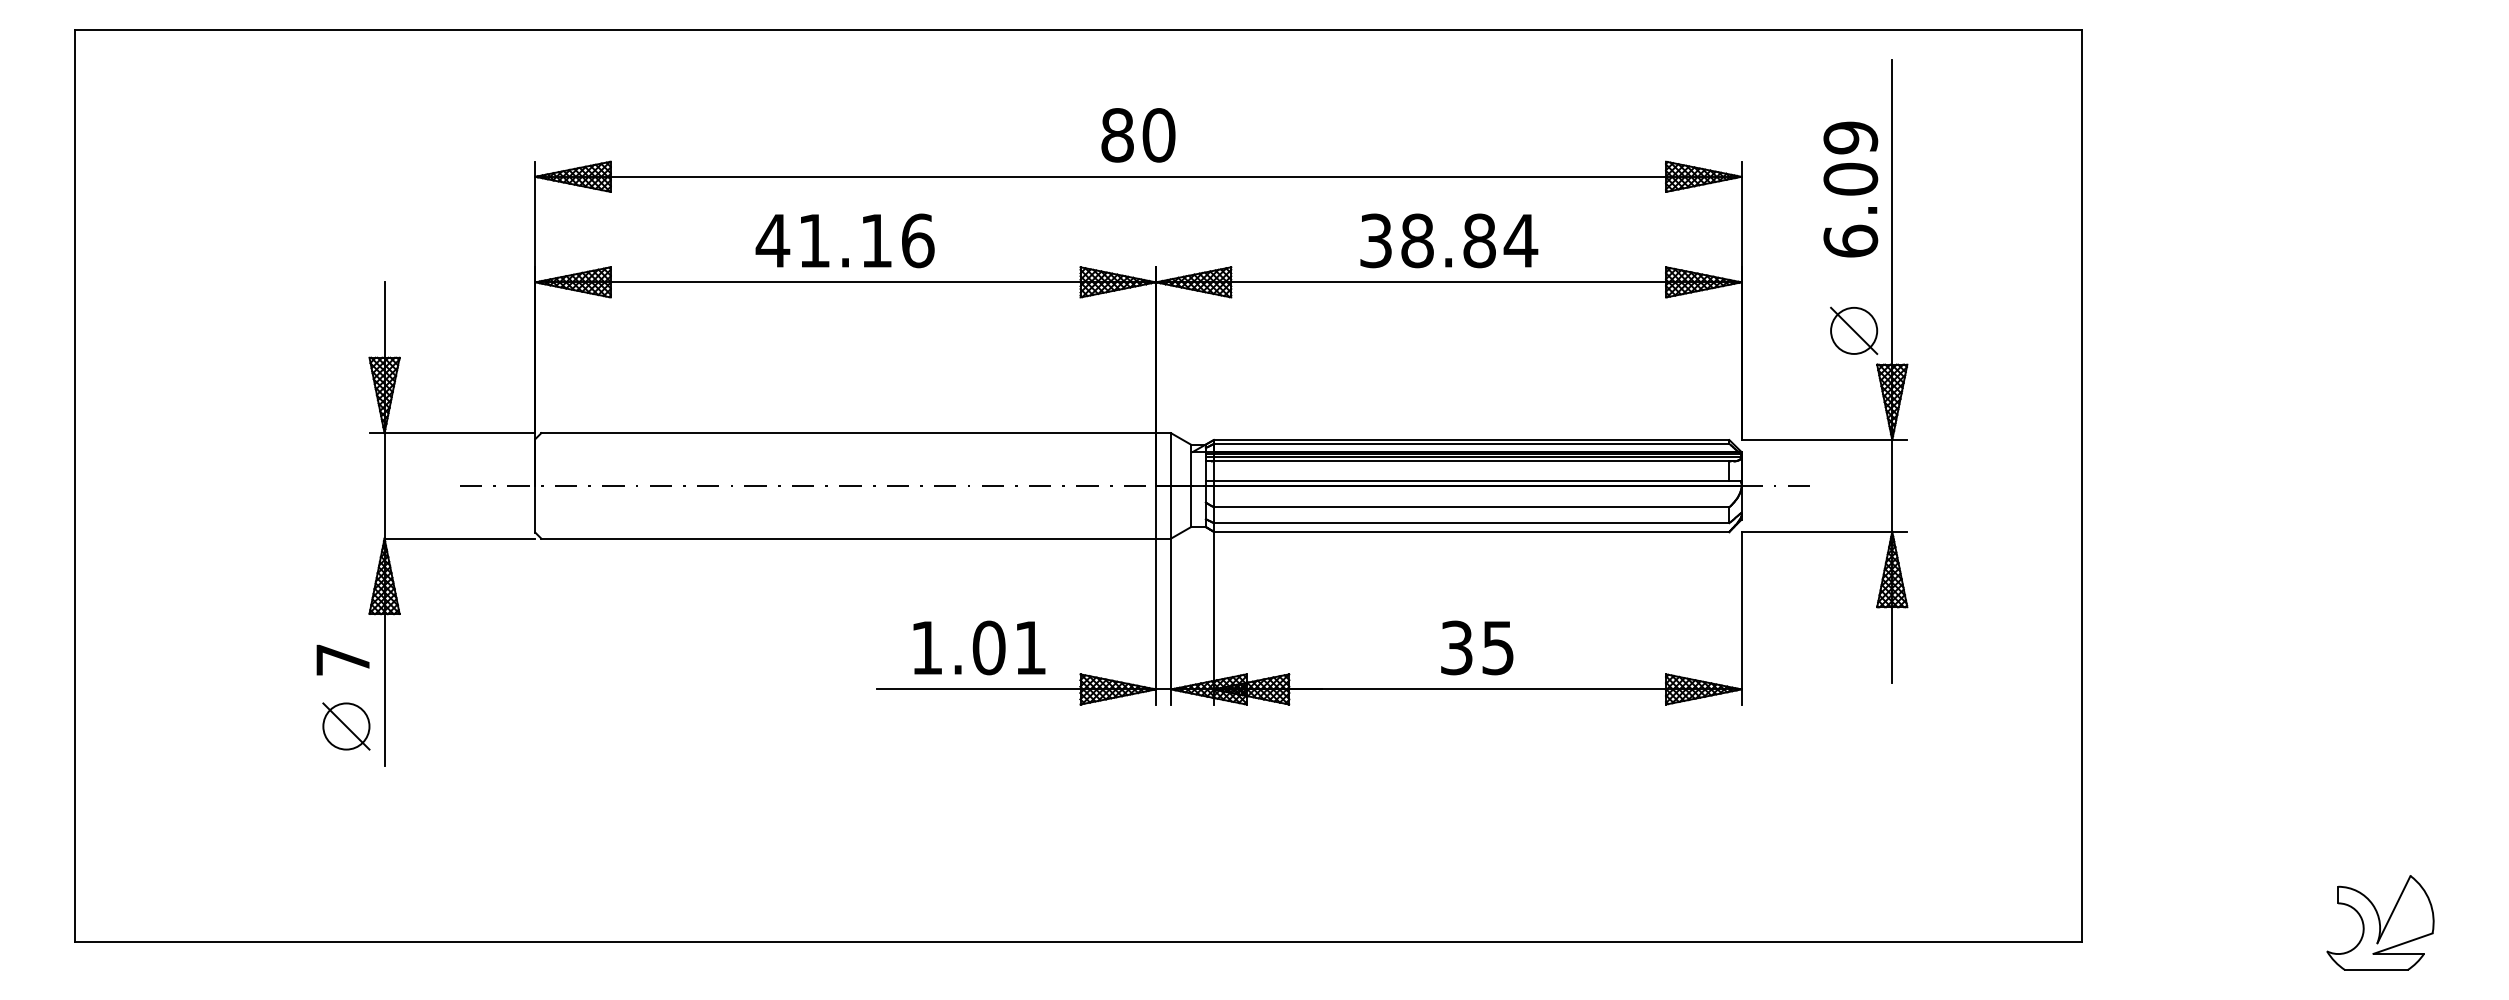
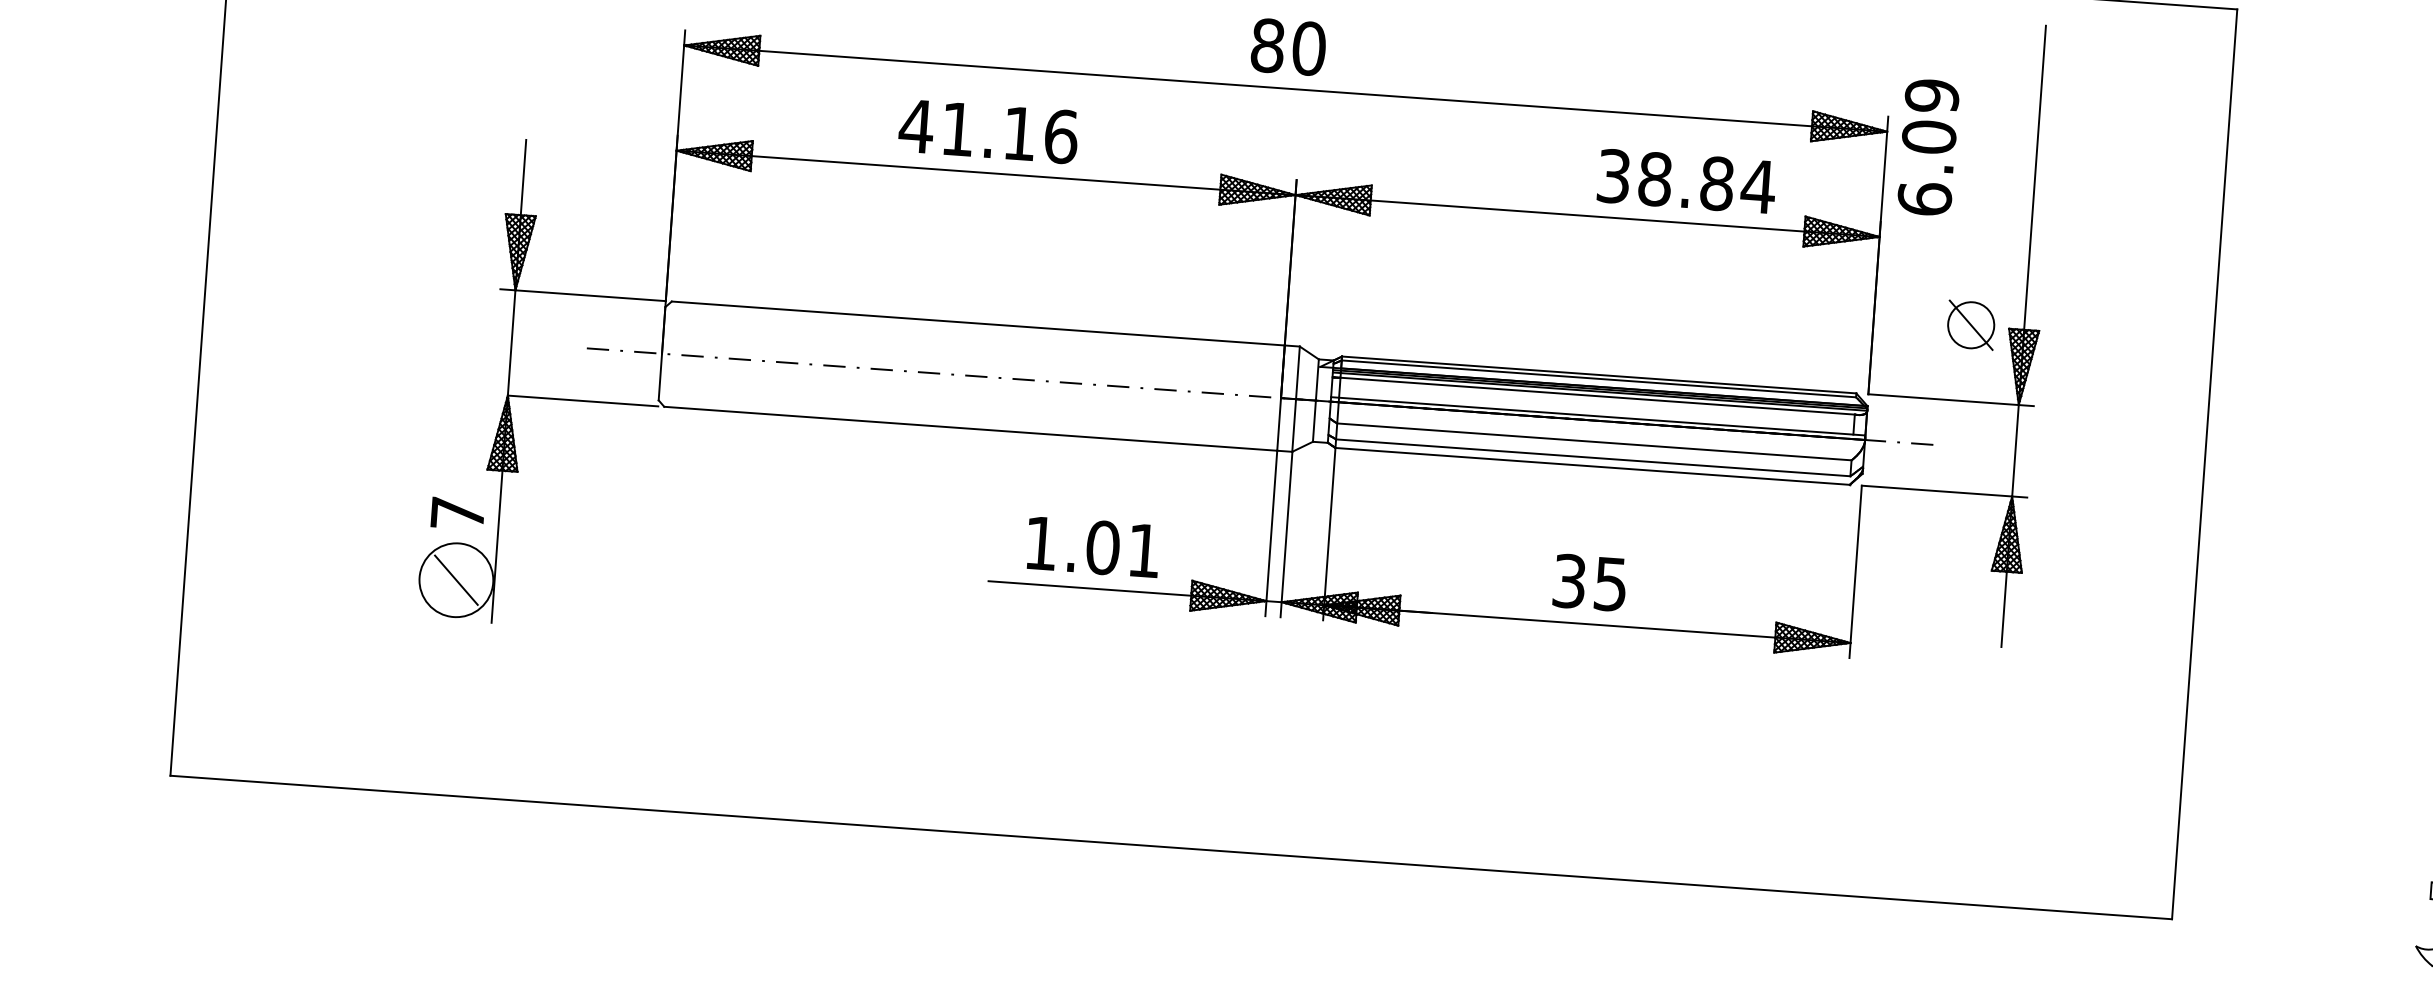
text: (1850, 189) -> (1928, 147), moved
text: (1449, 240) -> (1687, 181), moved
part: (1854, 330) -> (1971, 324), moved
circle: (346, 726) -> (456, 580), size x1.6

